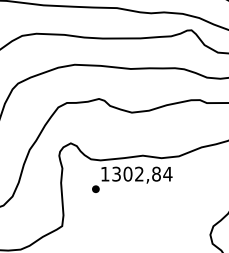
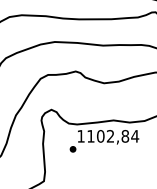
text: (116, 173) -> (90, 135), 1302,84 -> 1102,84

